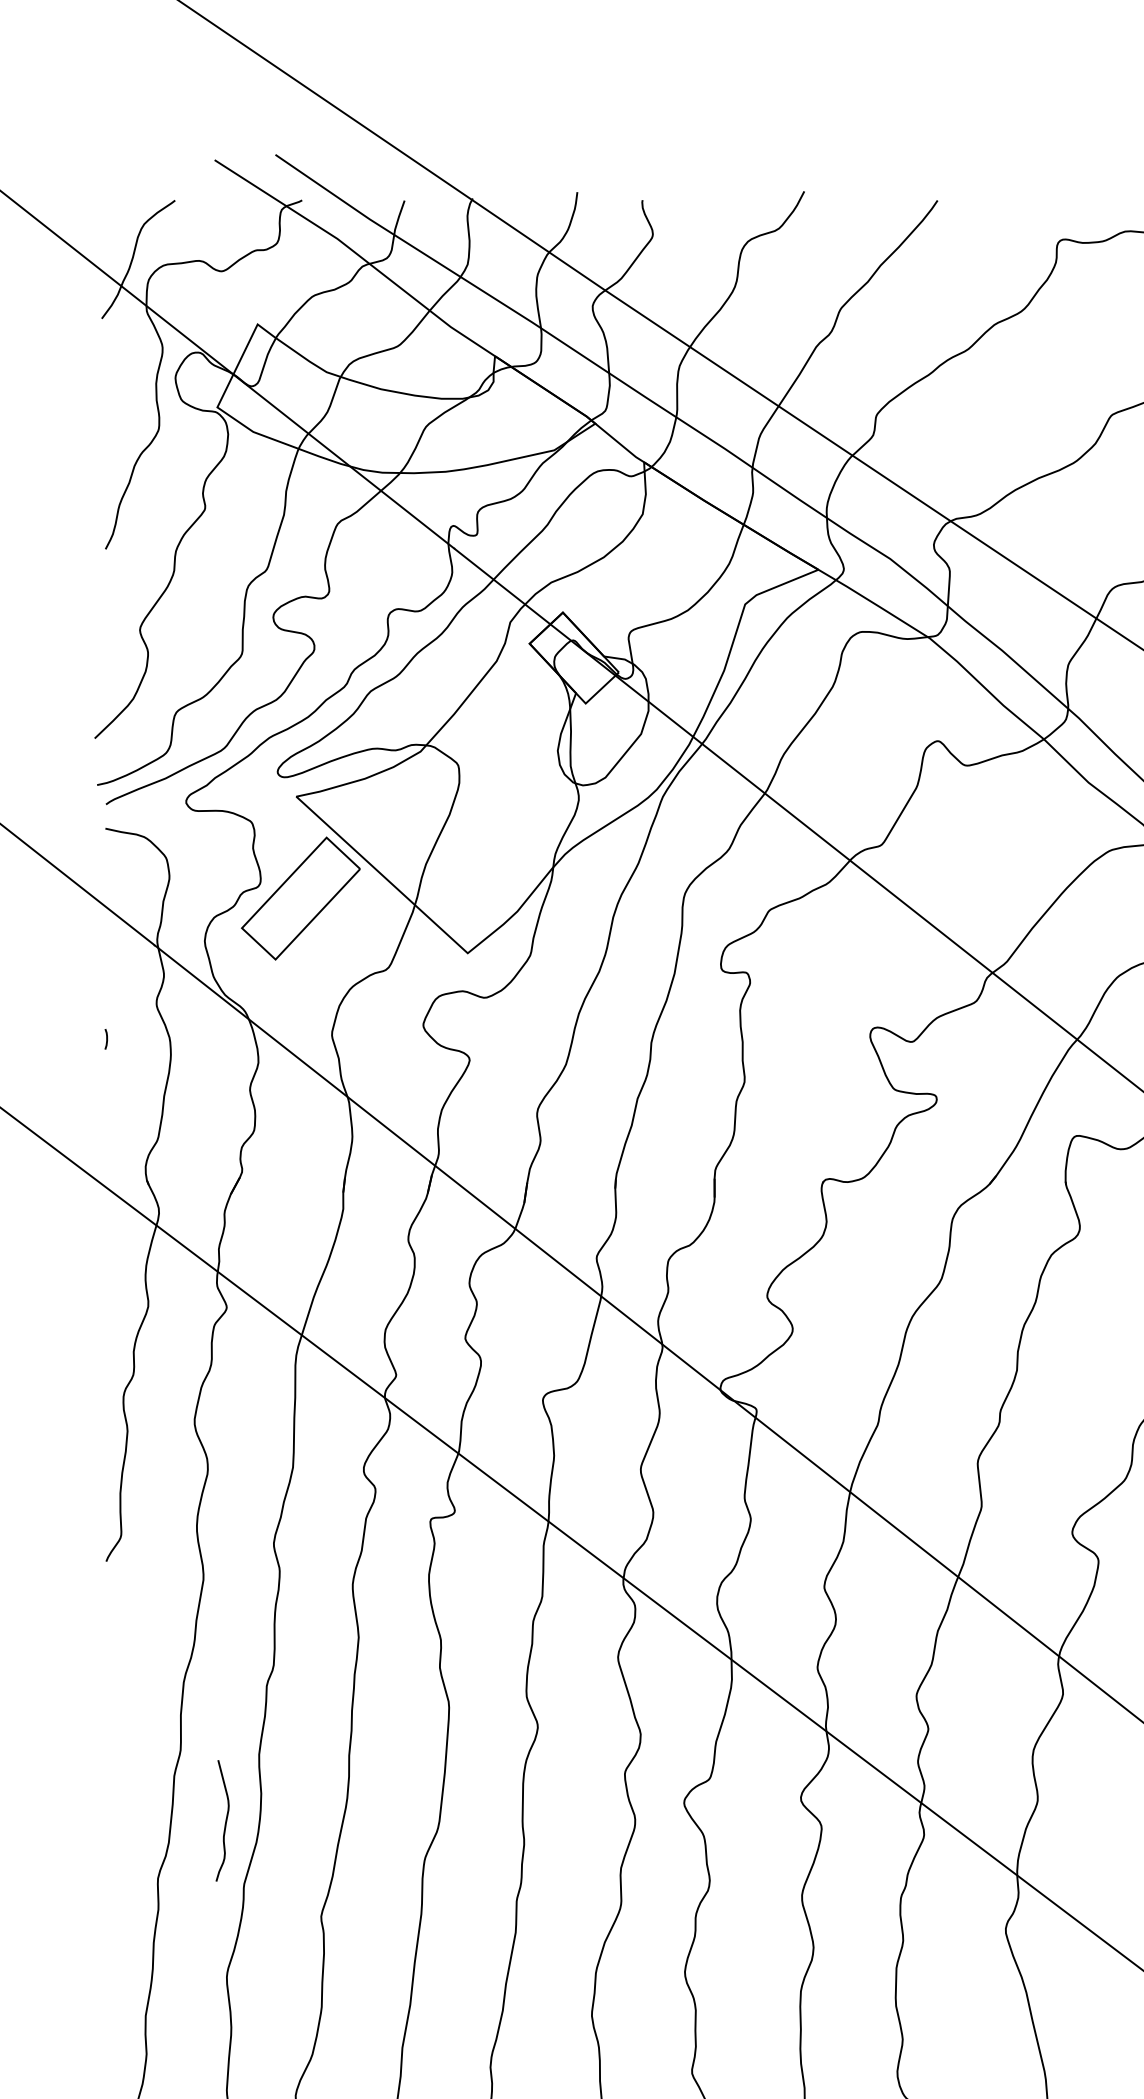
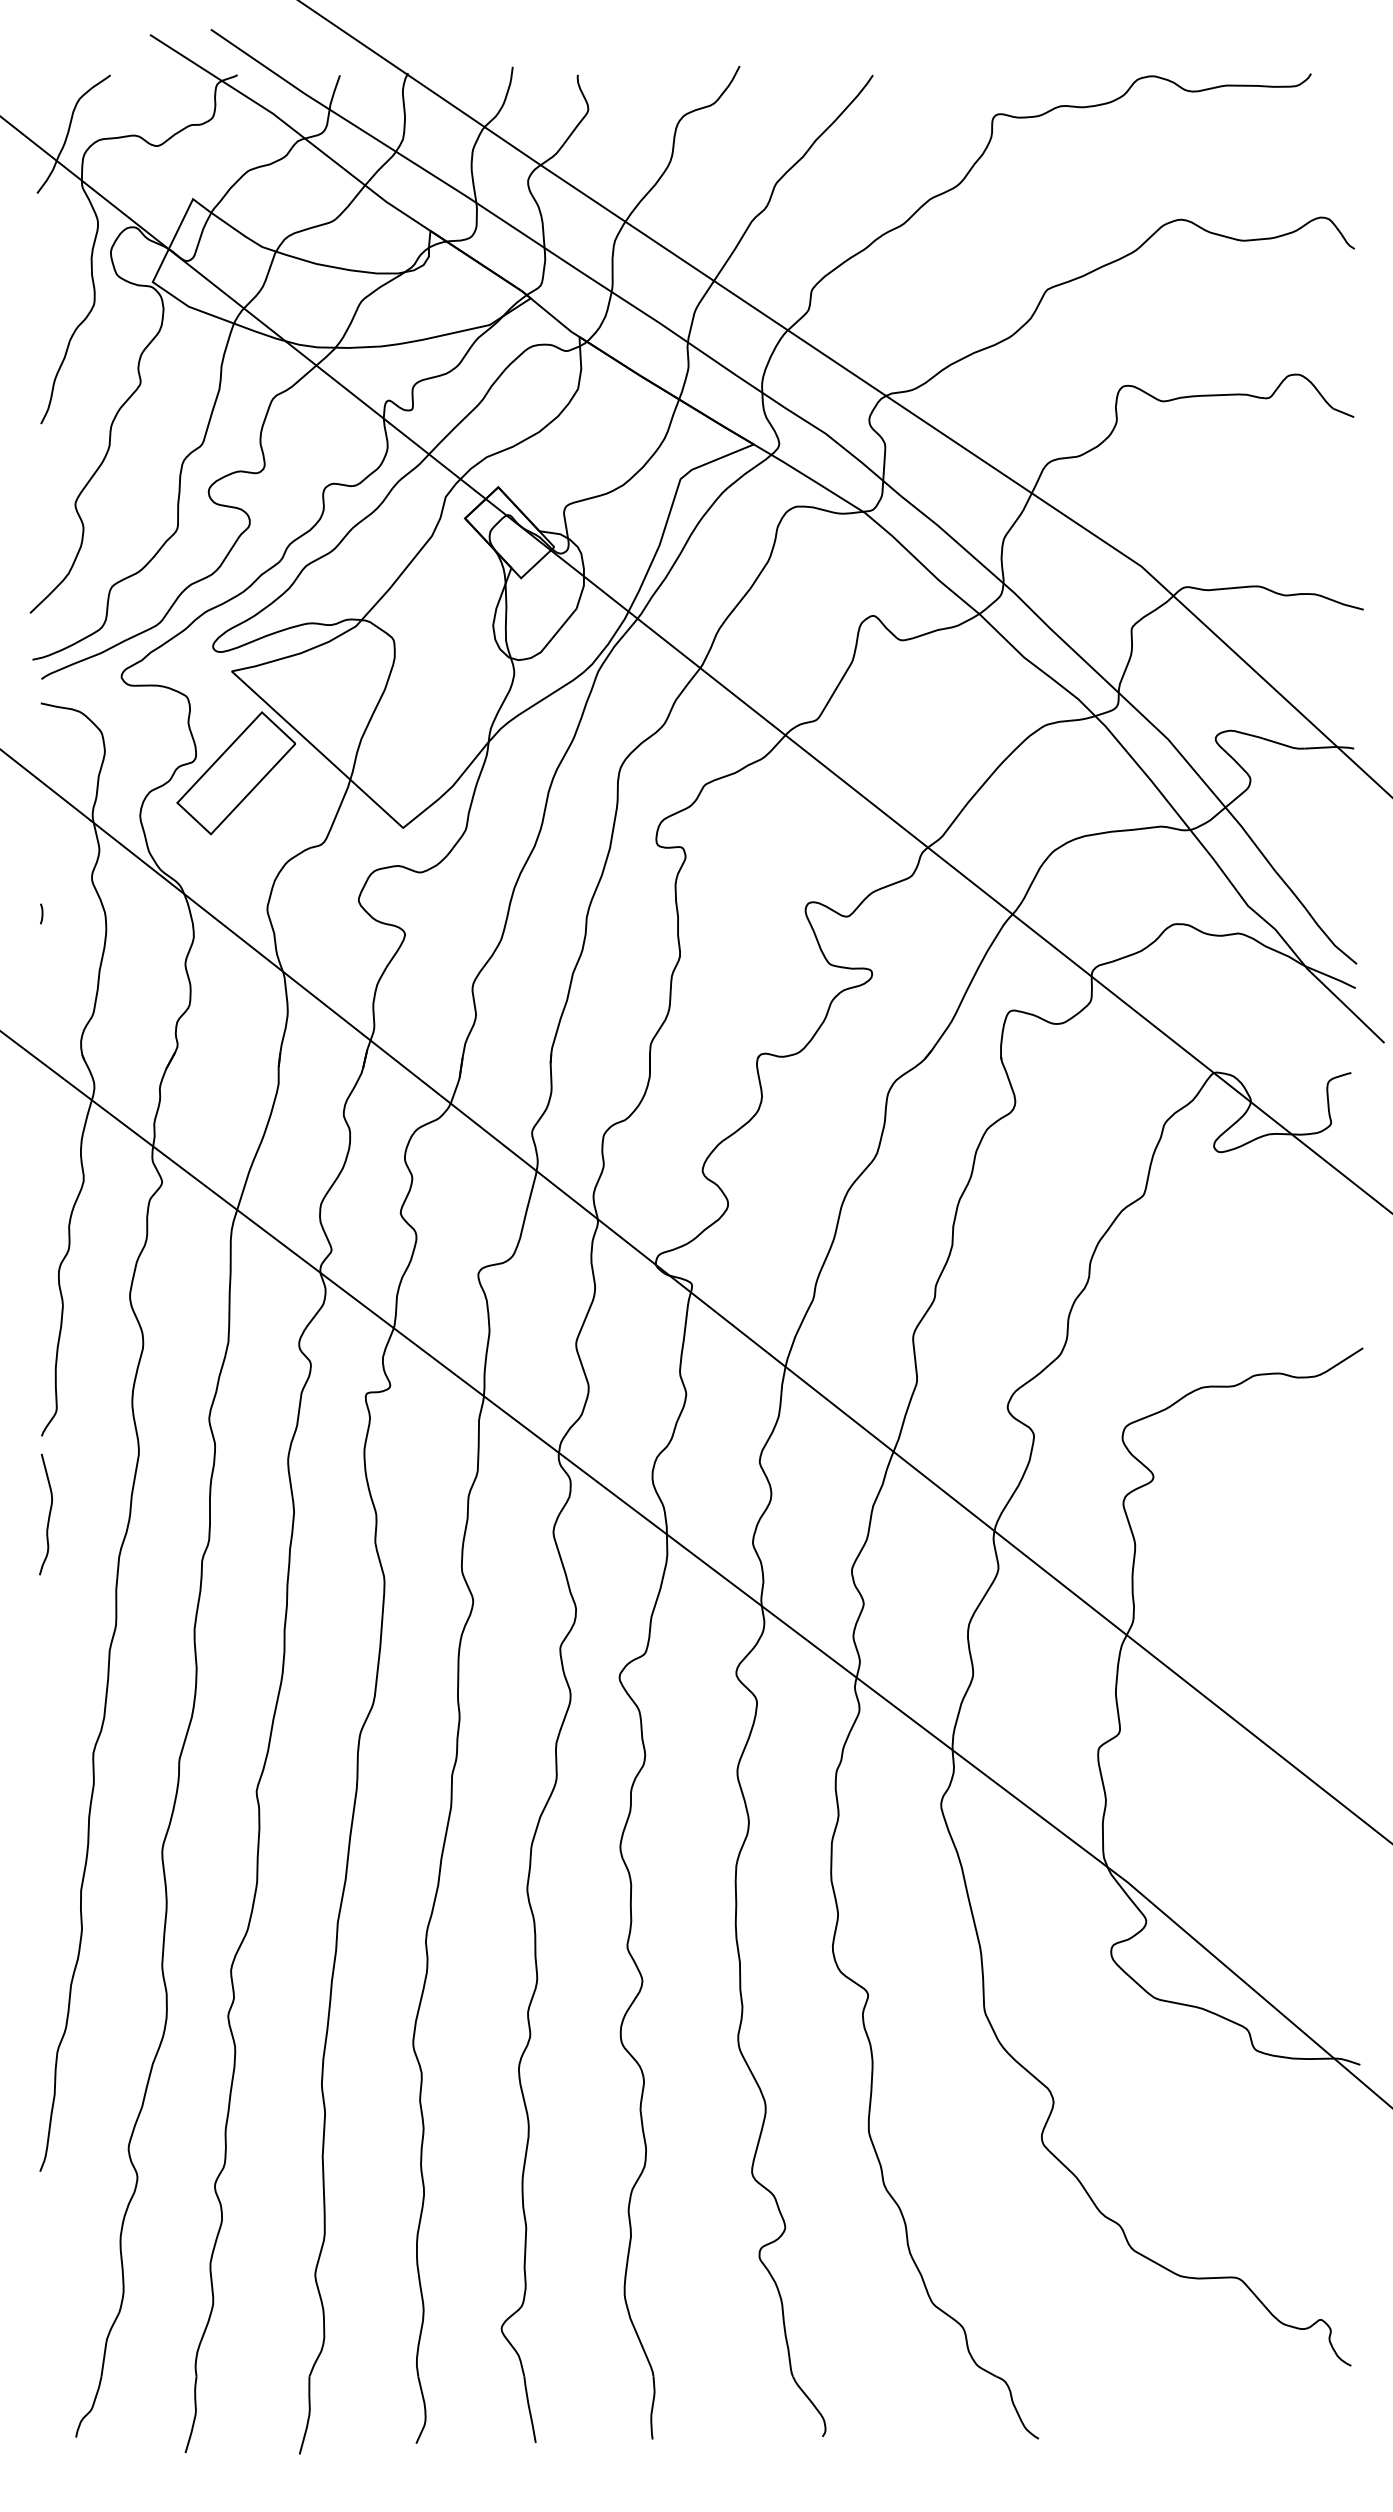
curve: (225, 1820) -> (48, 1514), moved

